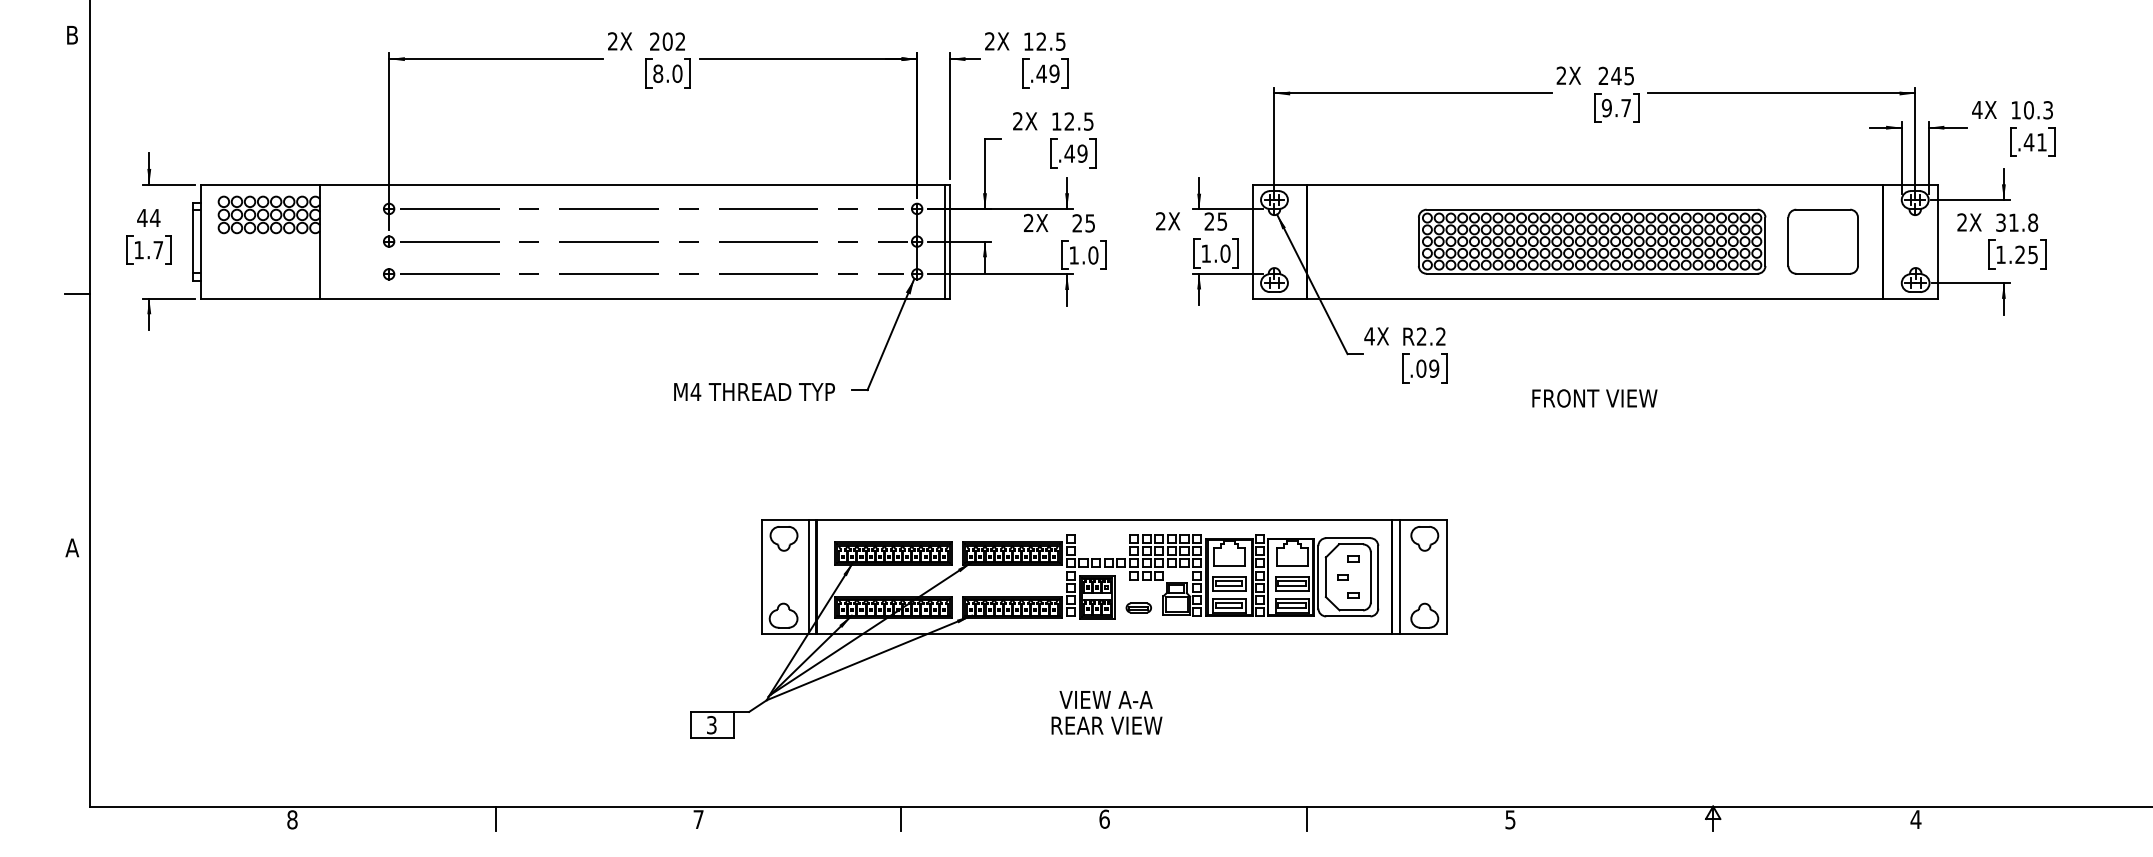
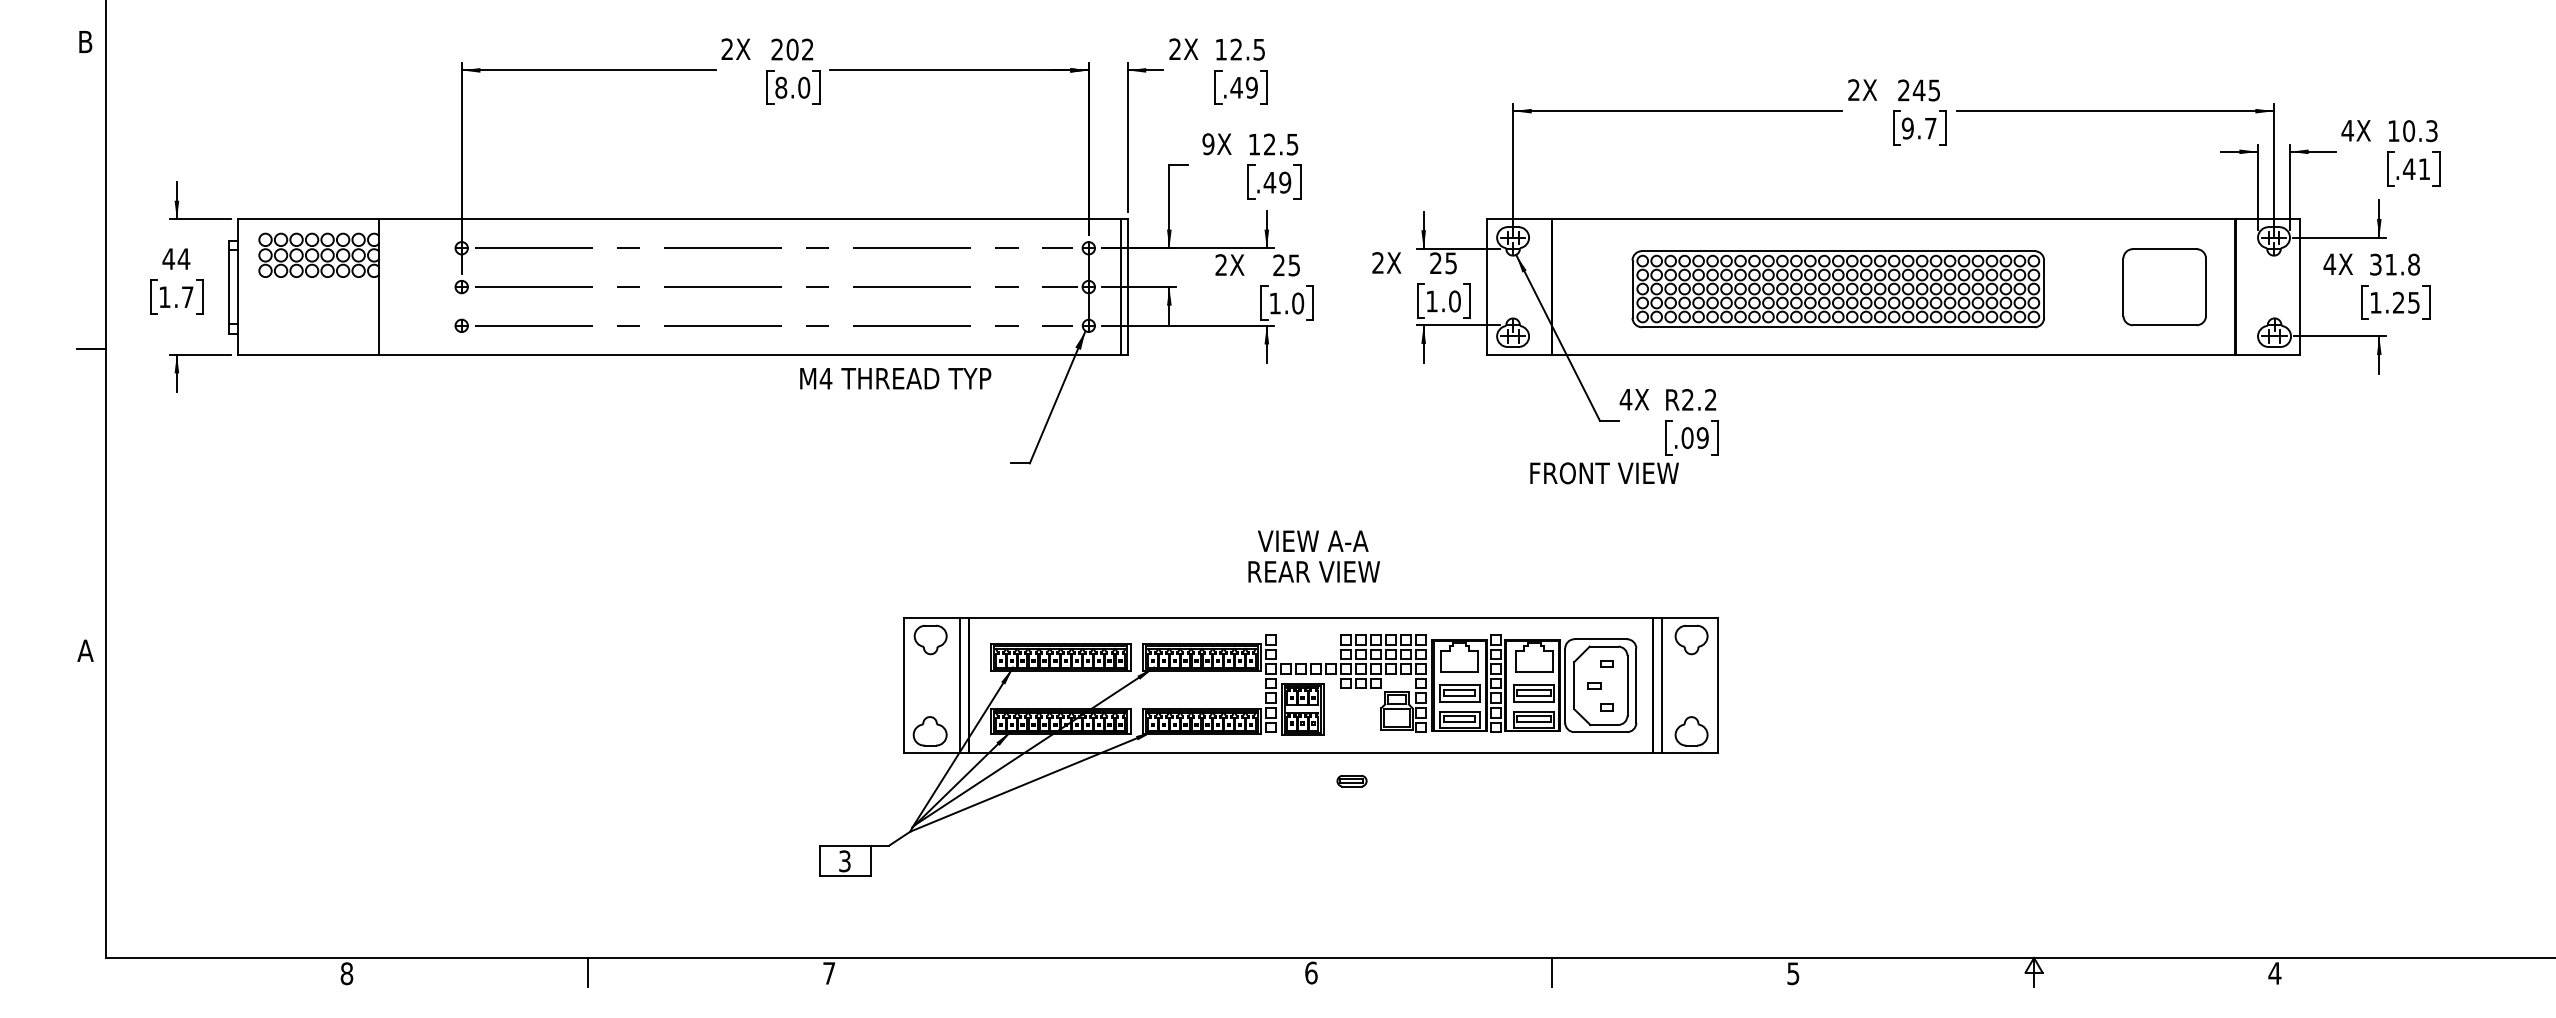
text: (1017, 121) -> (1208, 144), 2X -> 9X
text: (1961, 221) -> (2329, 263), 2X -> 4X
part: (1591, 241) -> (1837, 289), moved
text: (754, 391) -> (895, 378), moved
text: (1594, 398) -> (1604, 473), moved
part: (1138, 608) -> (1351, 781), moved
text: (1106, 712) -> (1313, 556), moved
line: (901, 818) -> (1070, 972), removed

